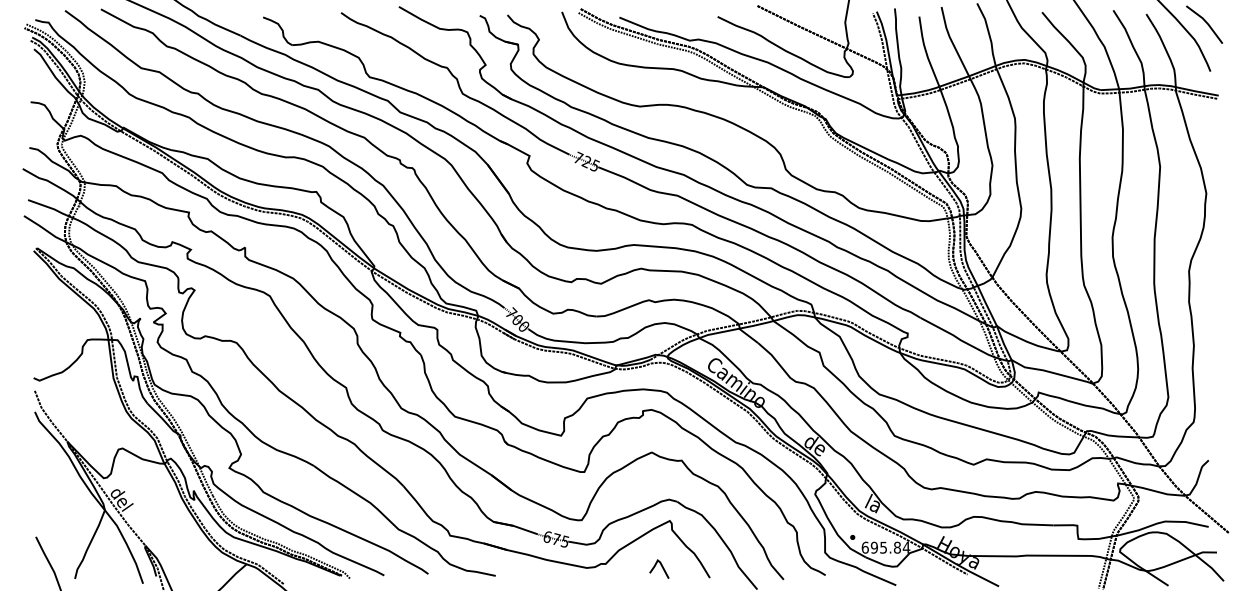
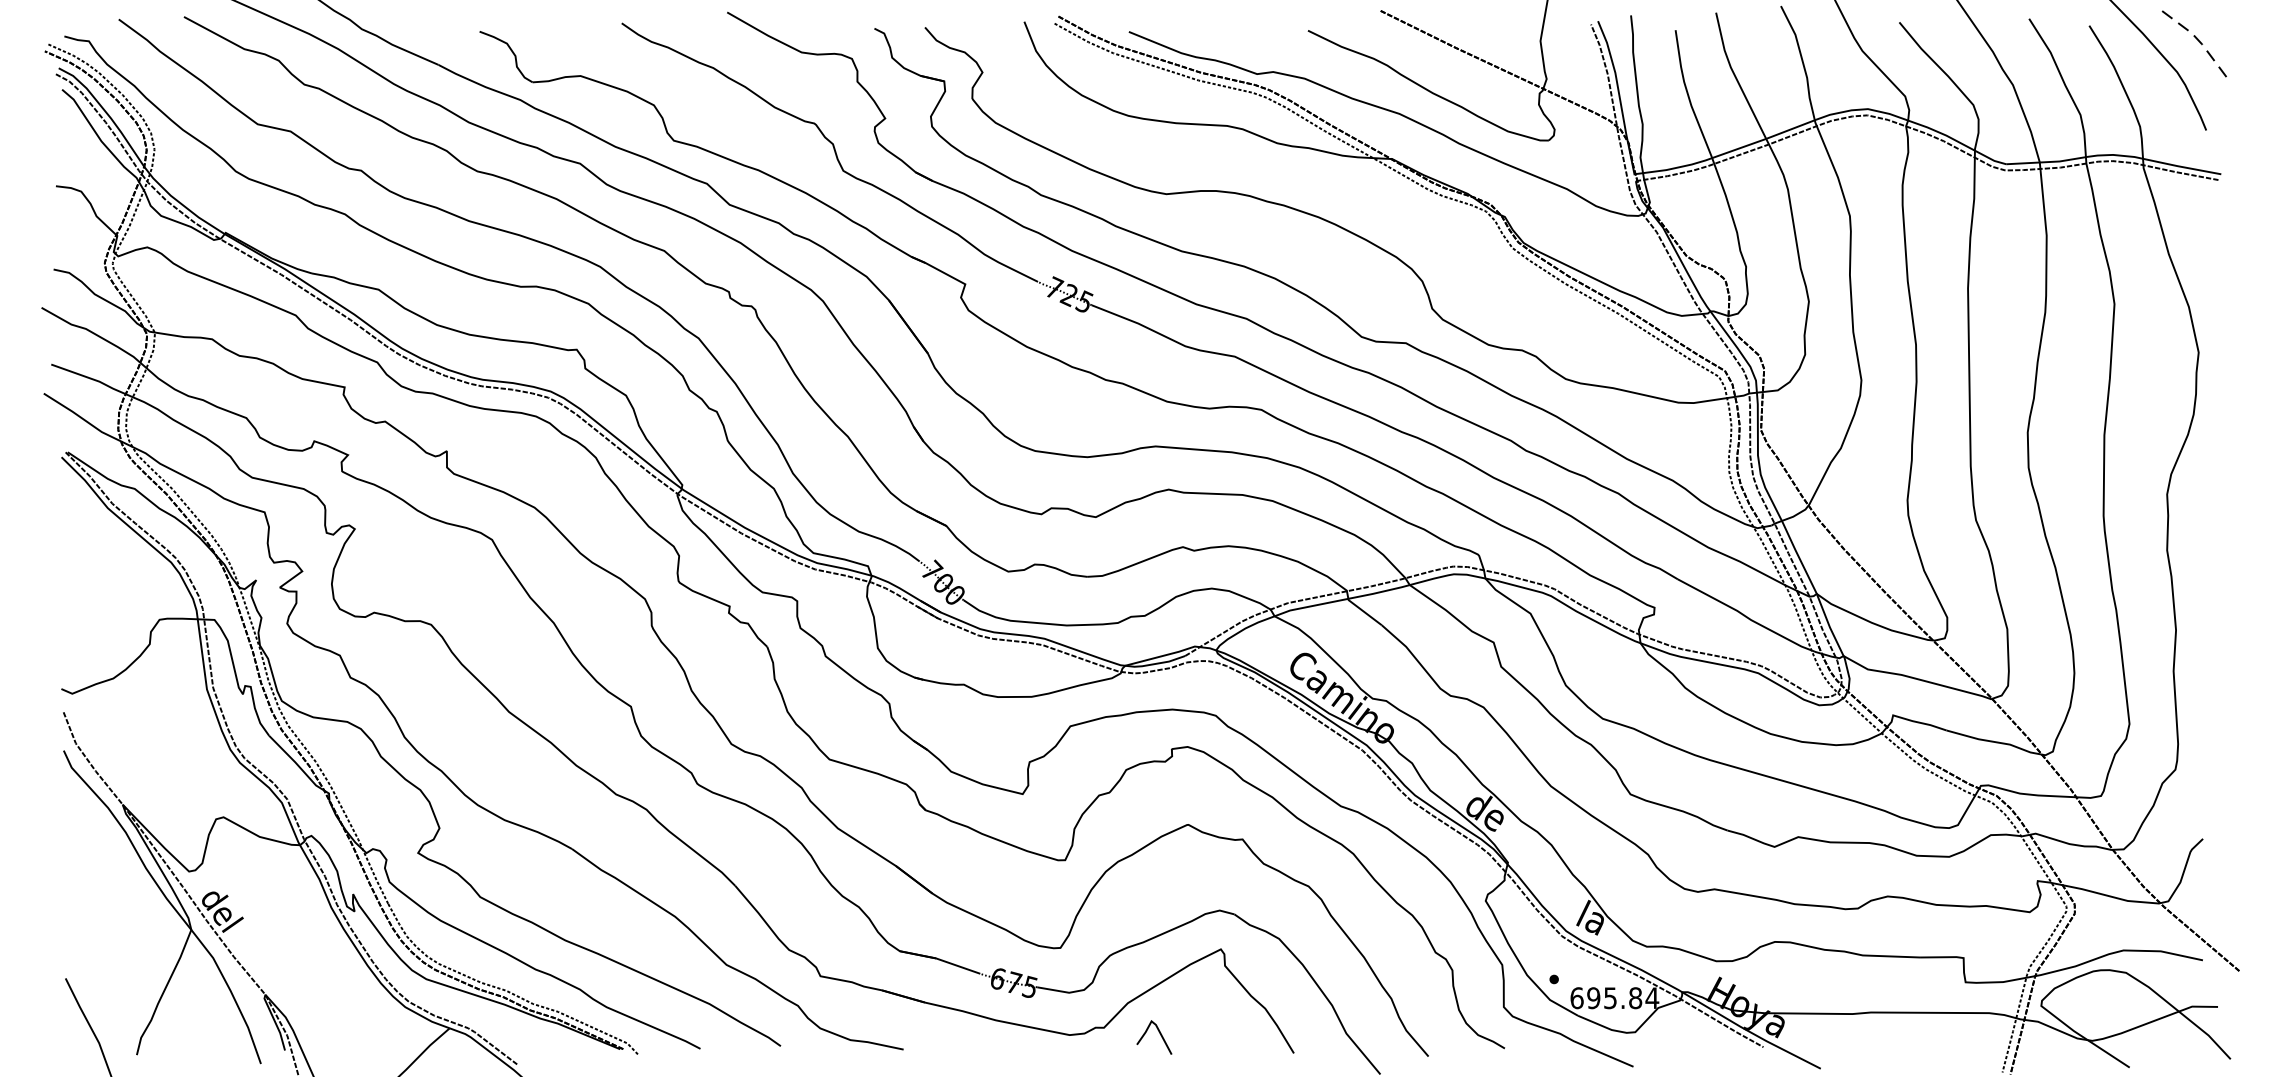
line: (1207, 23) -> (2200, 42), solid -> dashed
line: (661, 567) -> (1158, 1034), moved

